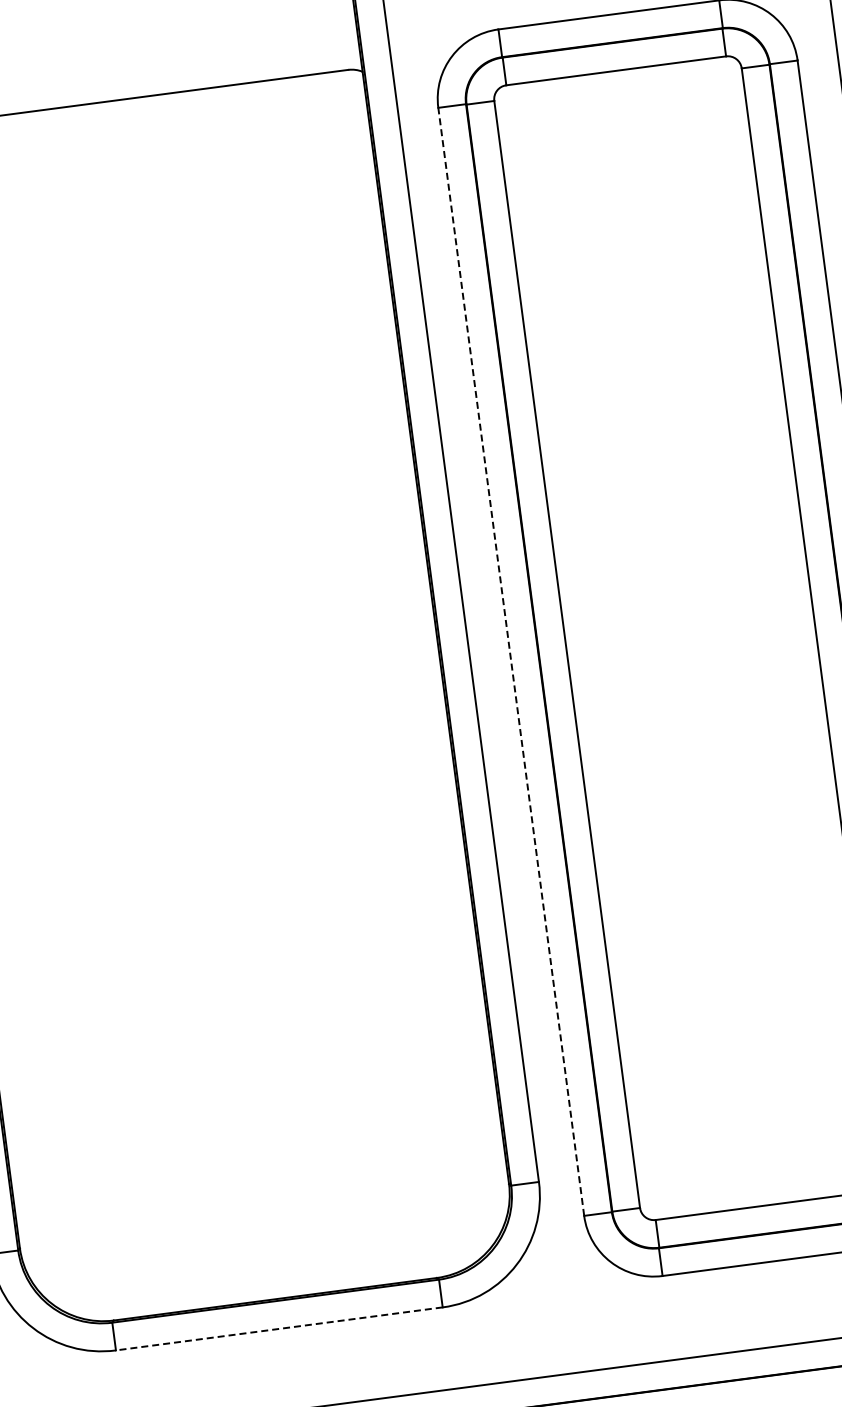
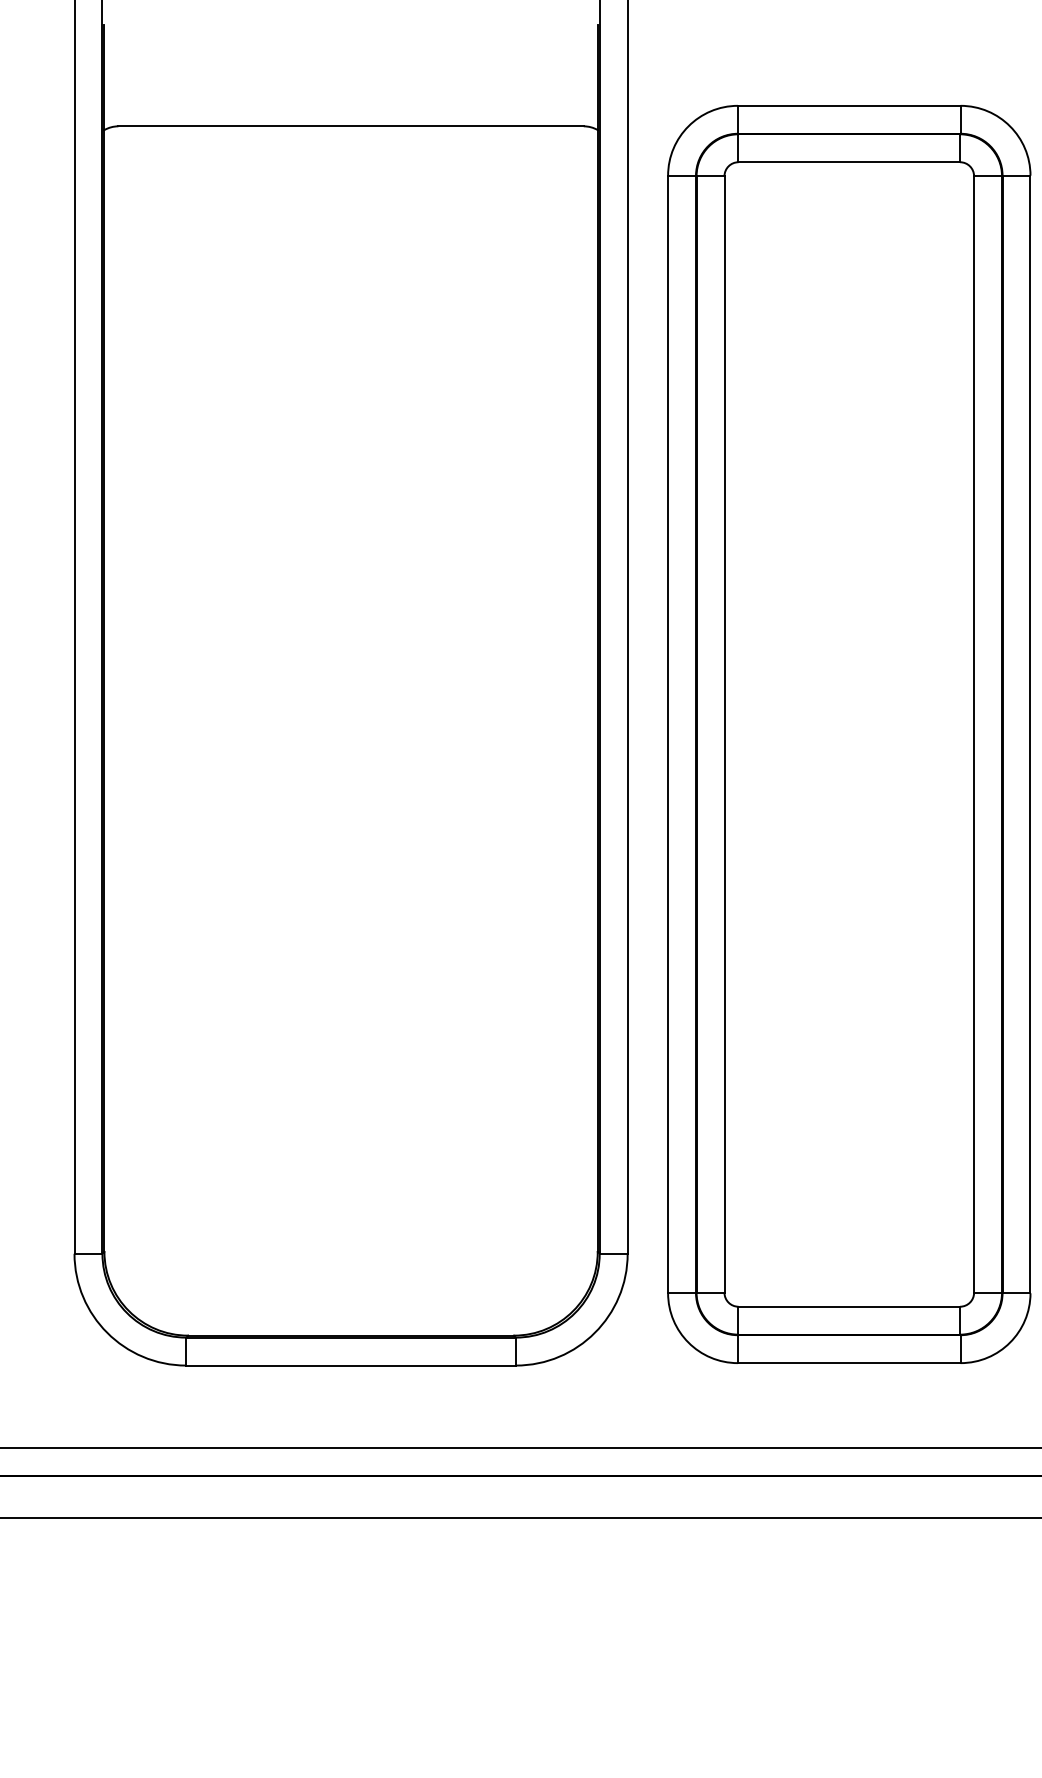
line: (511, 661) -> (668, 734), dashed -> solid
line: (279, 1328) -> (351, 1365), dashed -> solid

